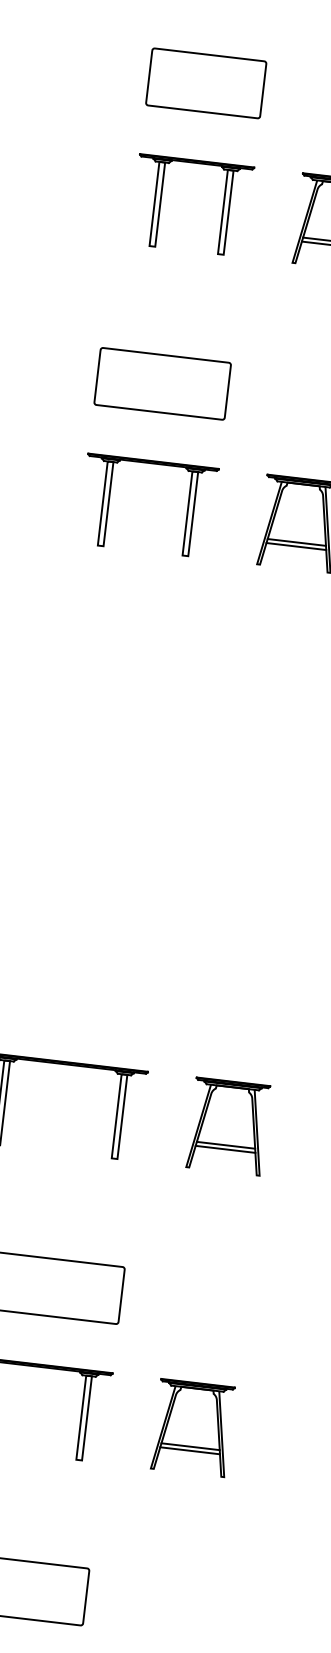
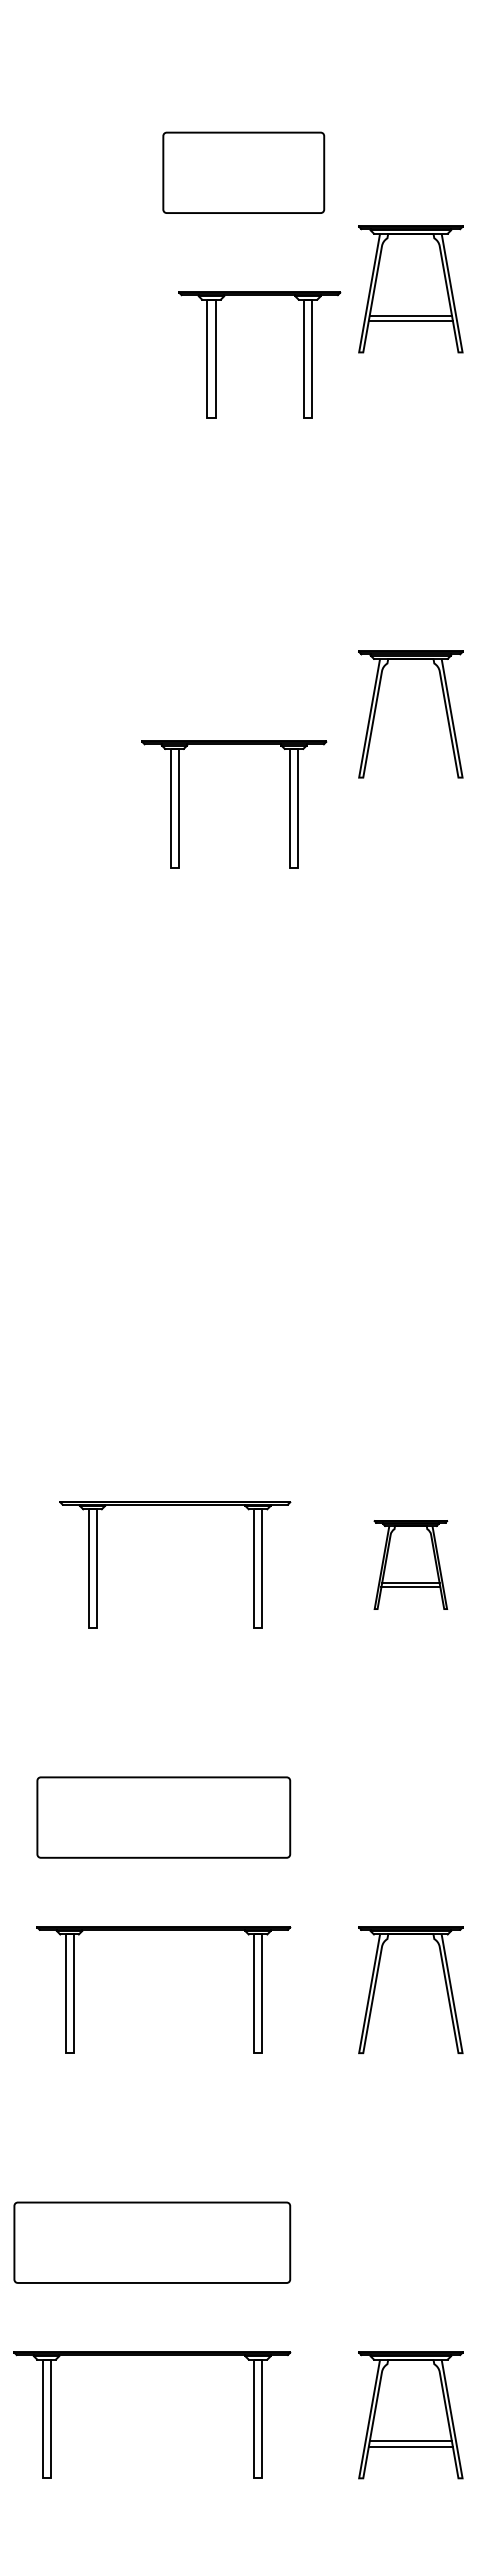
part: (206, 83) -> (243, 172), moved
part: (161, 201) -> (216, 354), moved
part: (162, 383) -> (198, 541), removed
part: (109, 501) -> (179, 804), moved
line: (296, 542) -> (410, 740), removed
line: (296, 546) -> (410, 746), removed
part: (227, 1126) -> (410, 1564), size x0.7
line: (190, 1446) -> (410, 2016), removed
line: (189, 1451) -> (410, 2022), removed

